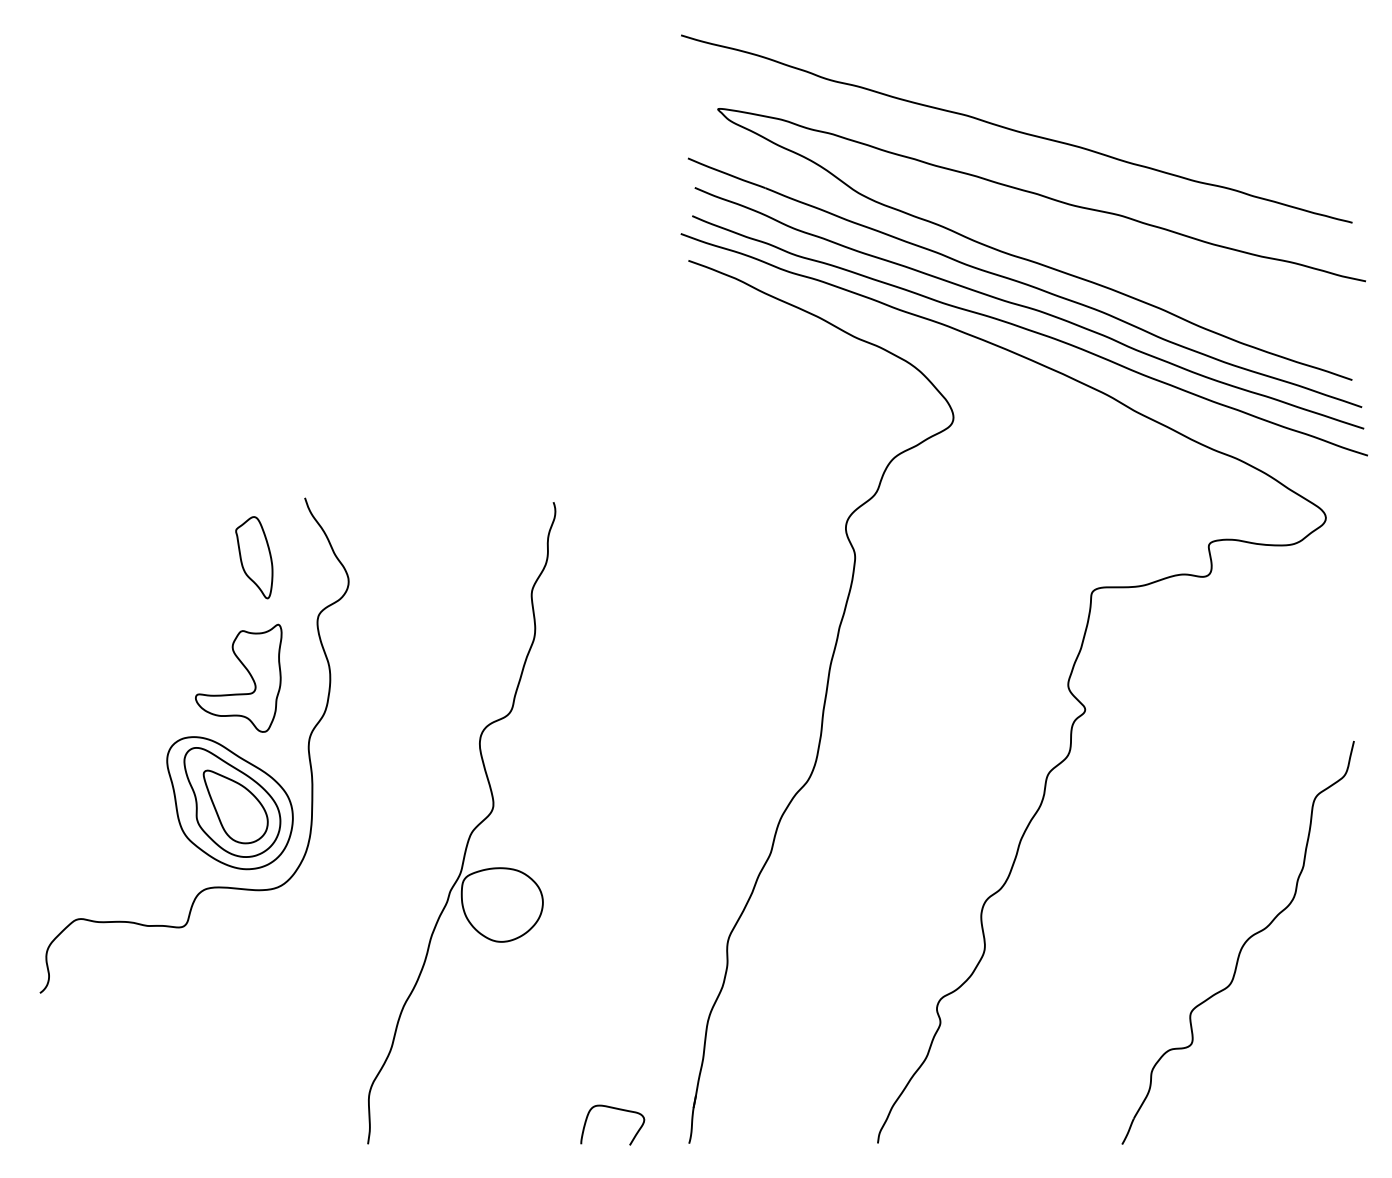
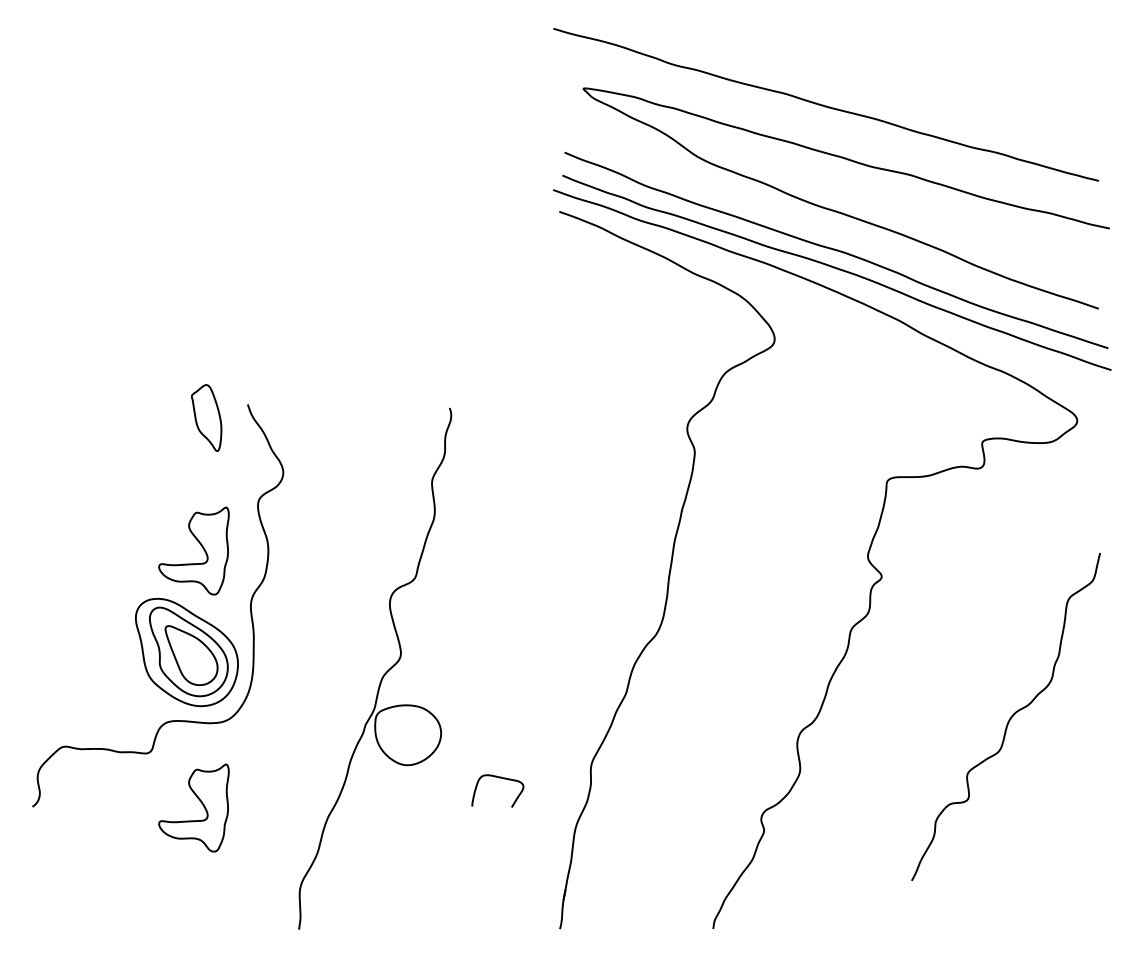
part: (1024, 282) -> (832, 229), removed
part: (254, 556) -> (206, 417), moved
part: (1237, 943) -> (1005, 717), moved
part: (246, 987) -> (200, 802), added
curve: (614, 1109) -> (499, 778), moved

